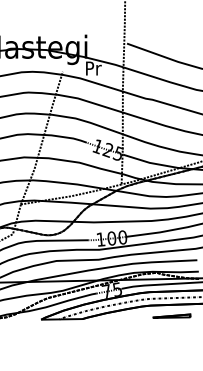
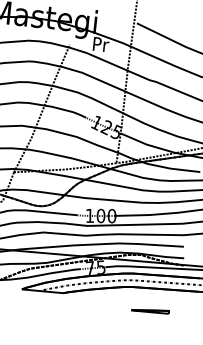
part: (171, 315) -> (150, 309), moved

